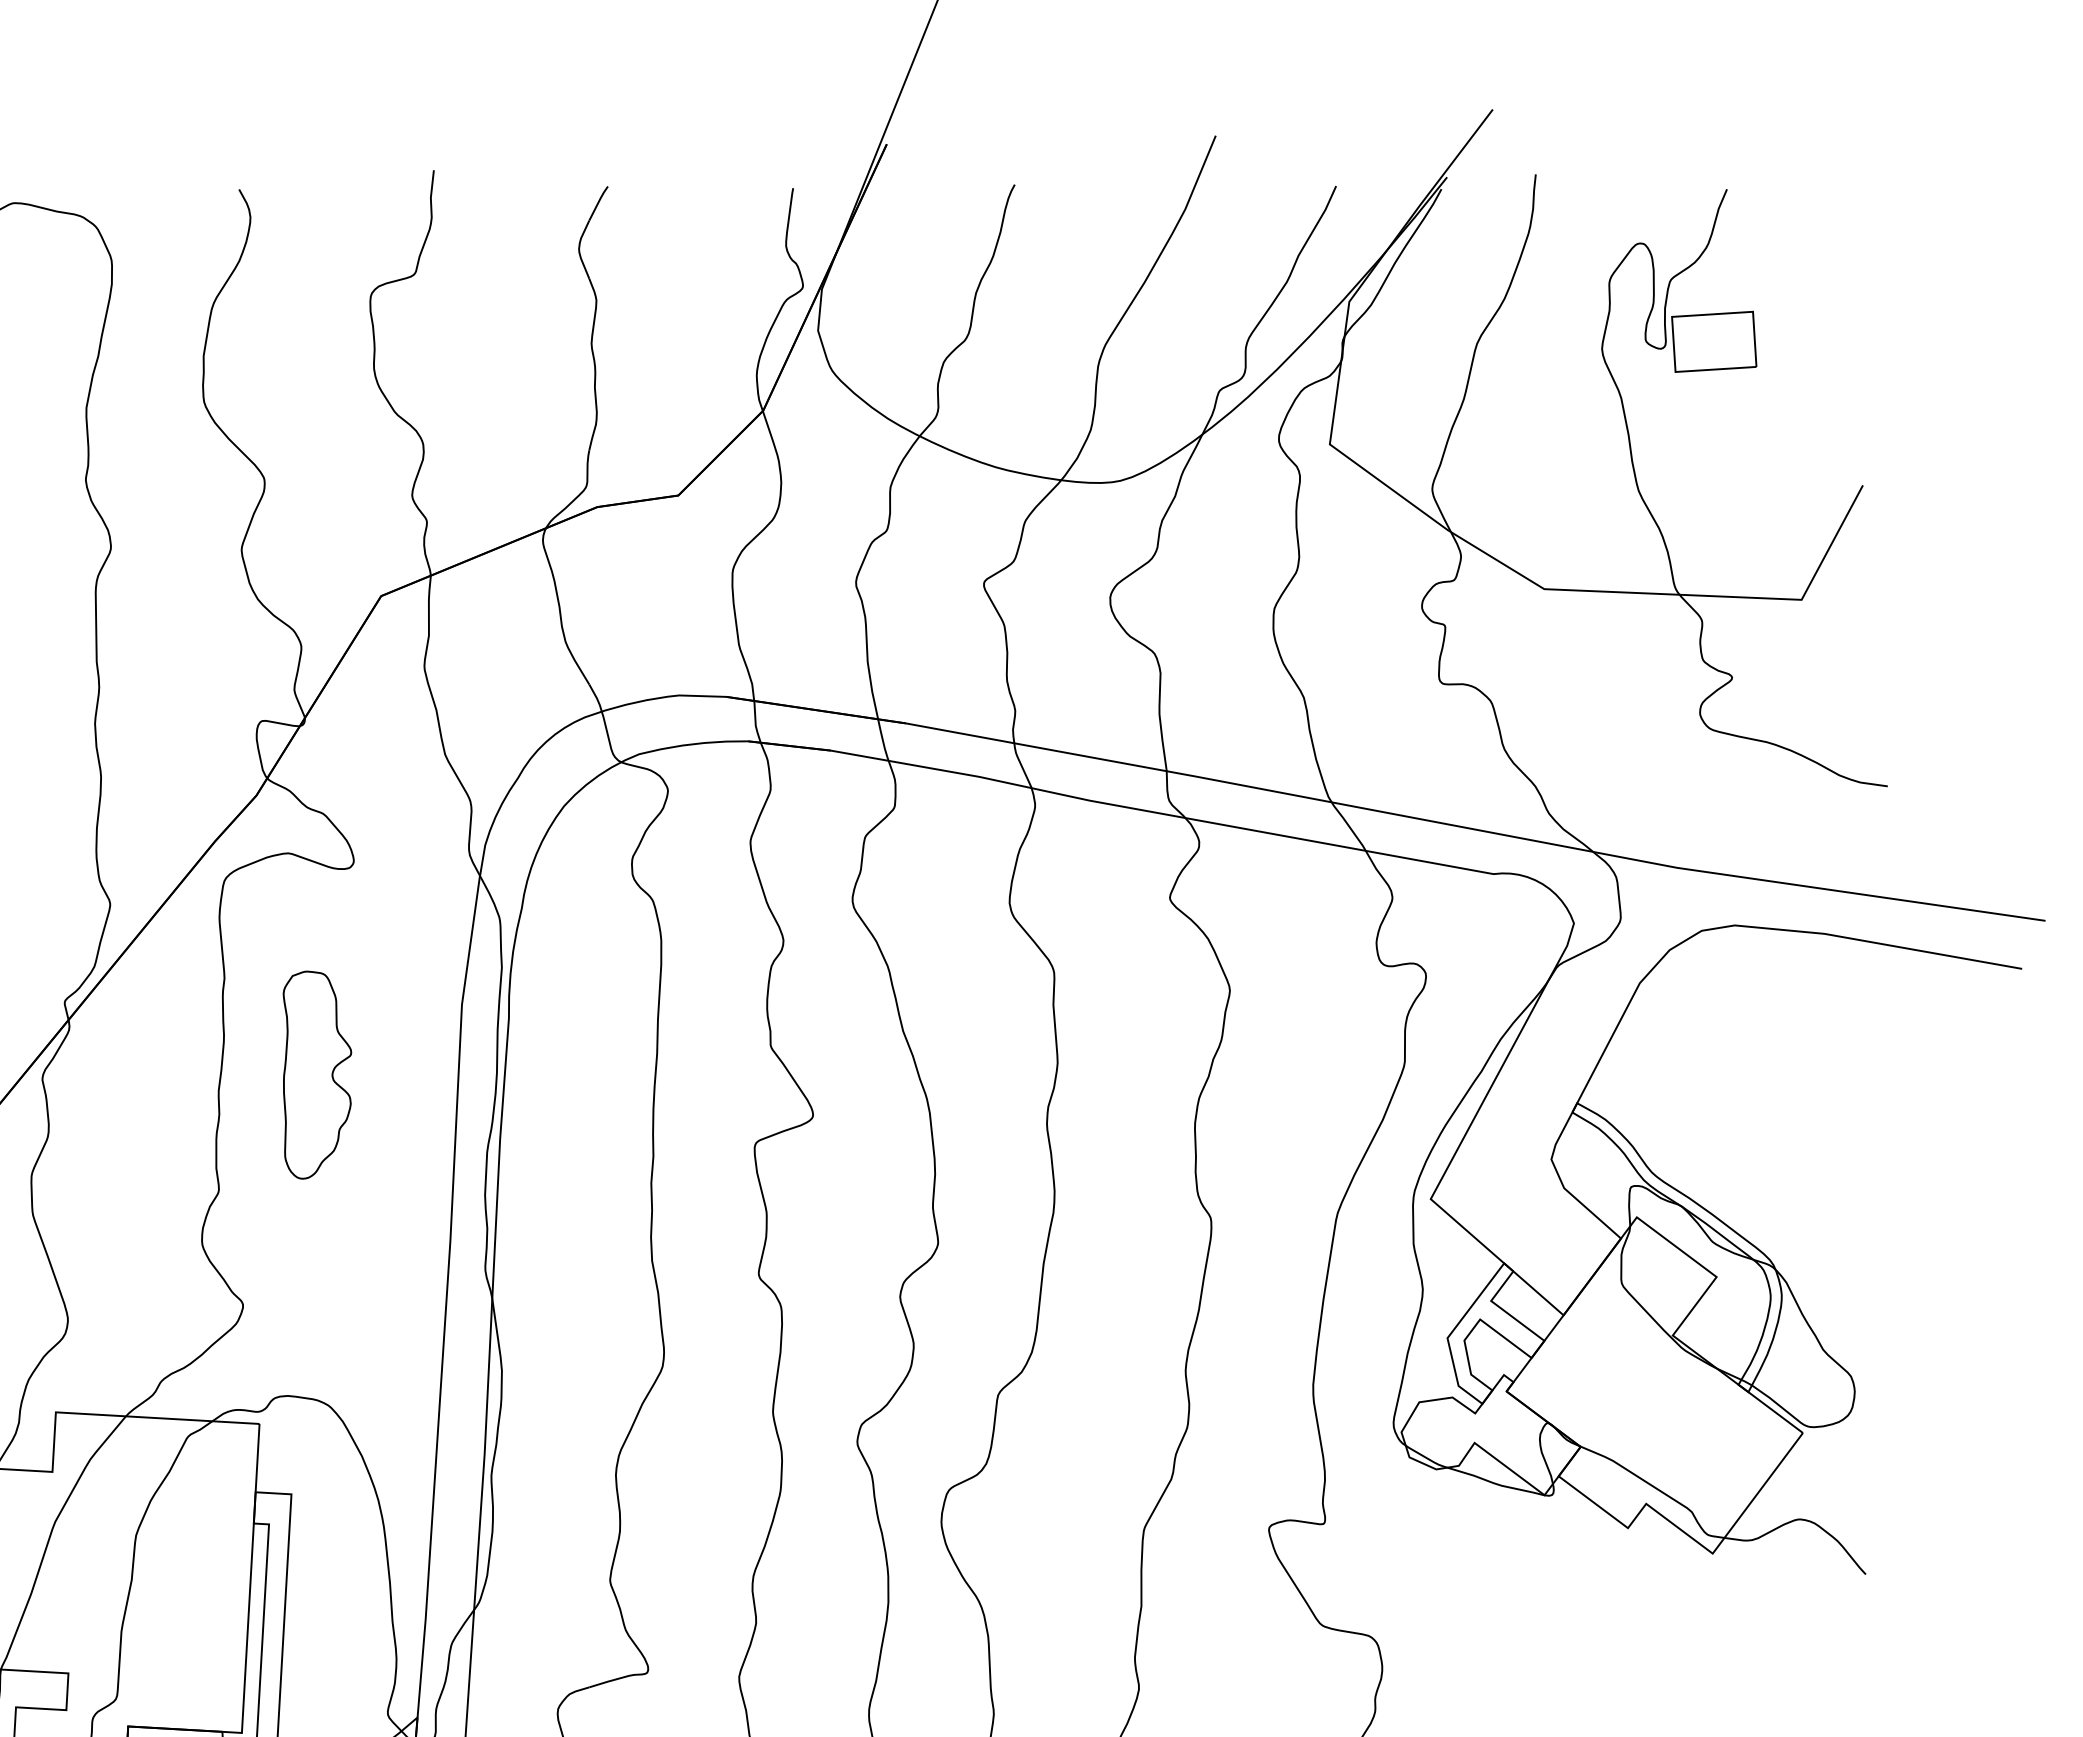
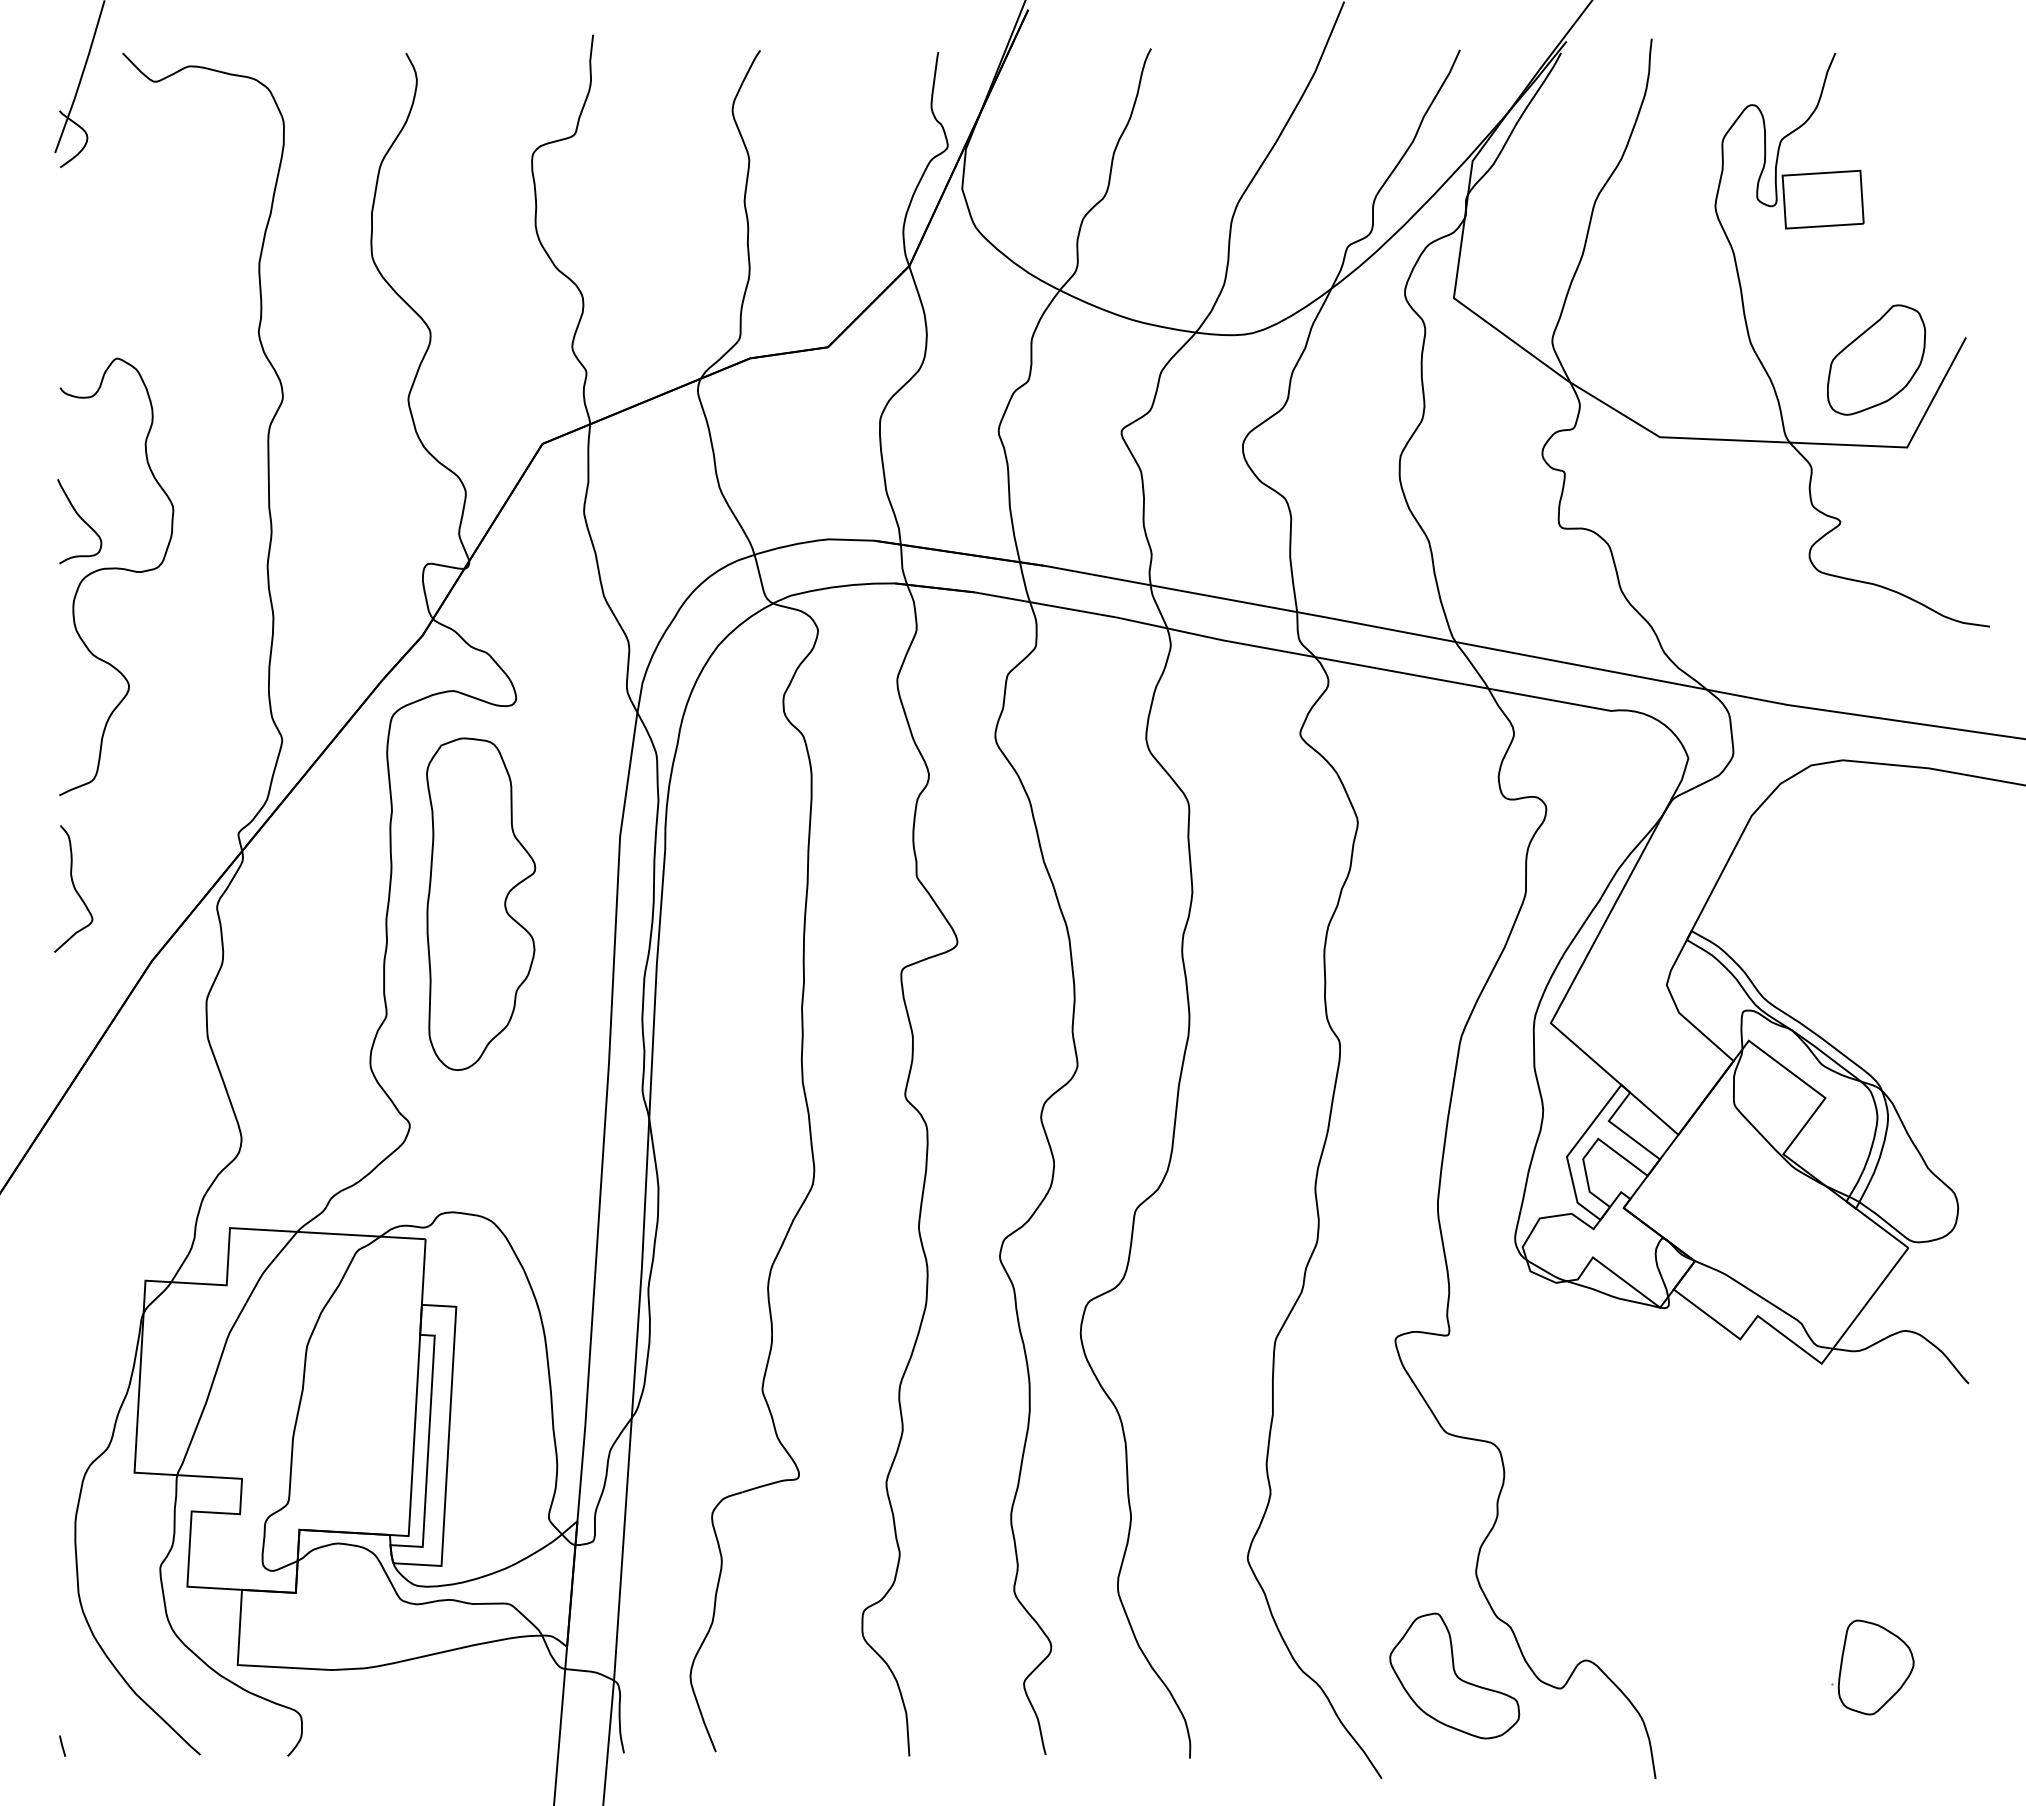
part: (1769, 508) -> (1876, 359), added
part: (317, 1074) -> (481, 903), size x1.67

